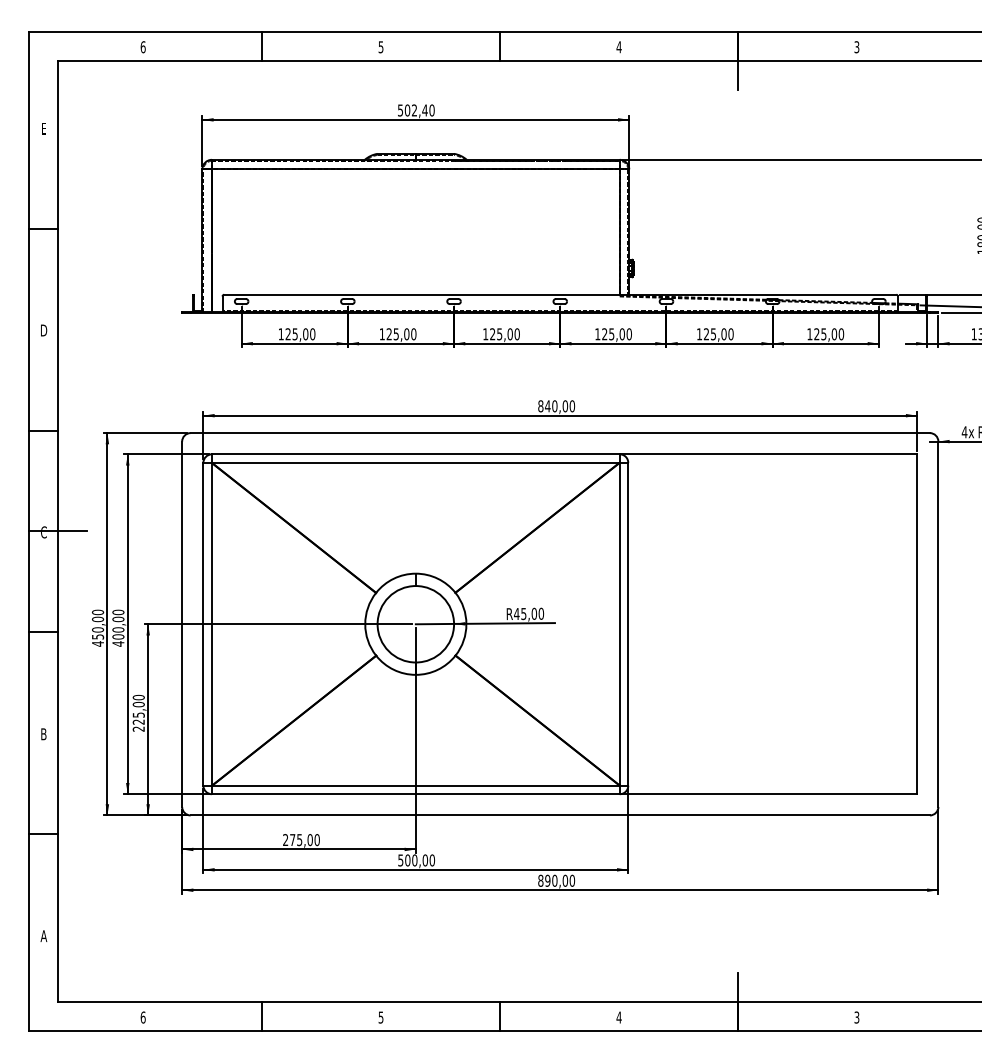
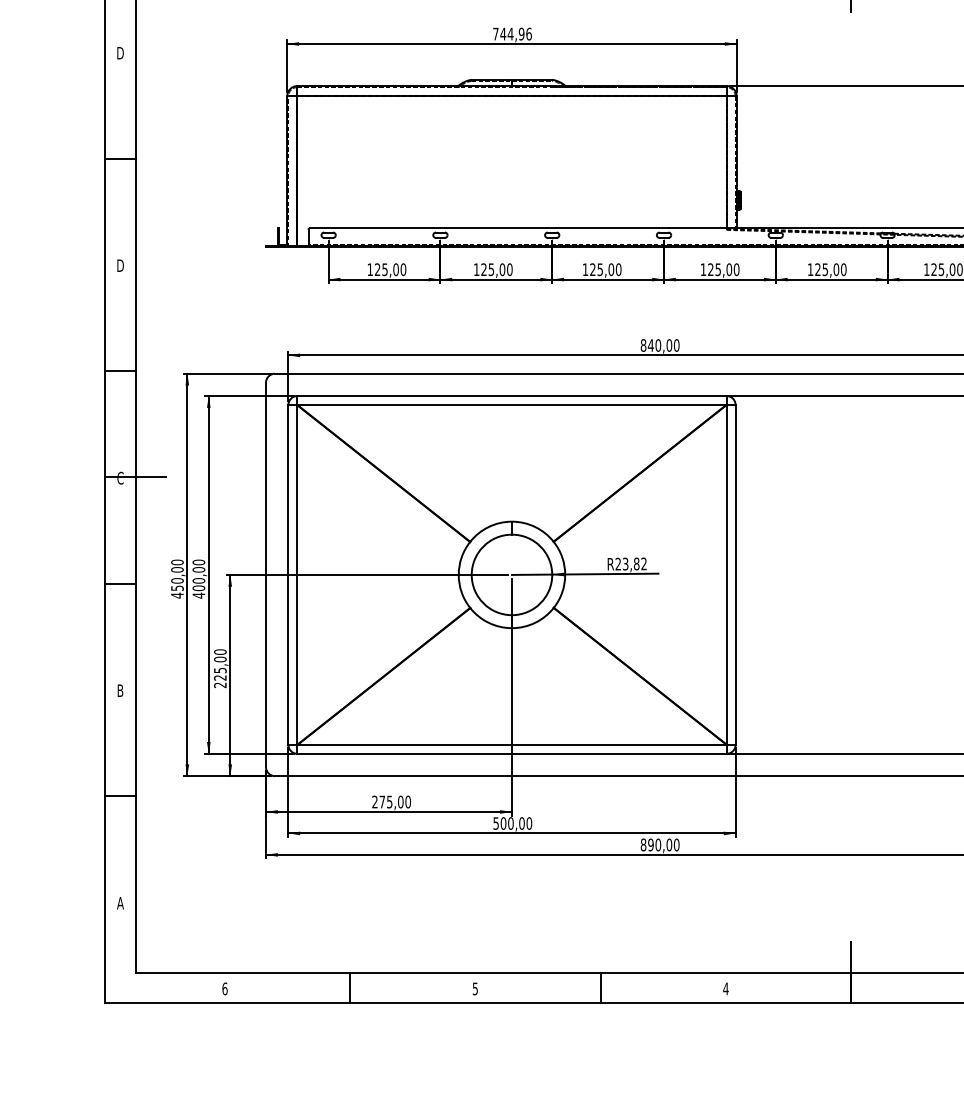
text: (416, 110) -> (512, 34), 502,40 -> 744,96
text: (43, 128) -> (120, 53), E -> D
text: (529, 613) -> (631, 563), R45,00 -> R23,82

